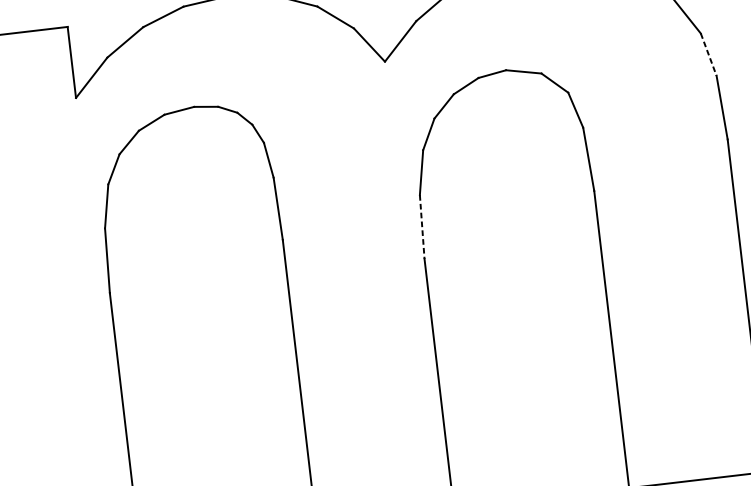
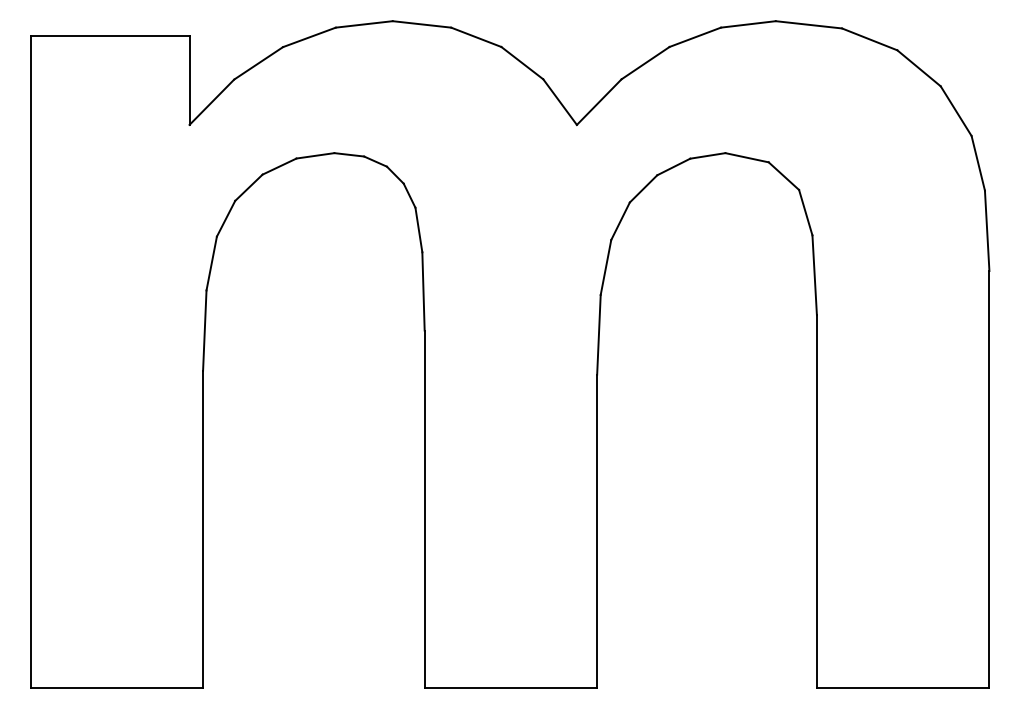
line: (708, 54) -> (978, 163), dashed -> solid
line: (421, 226) -> (598, 334), dashed -> solid

